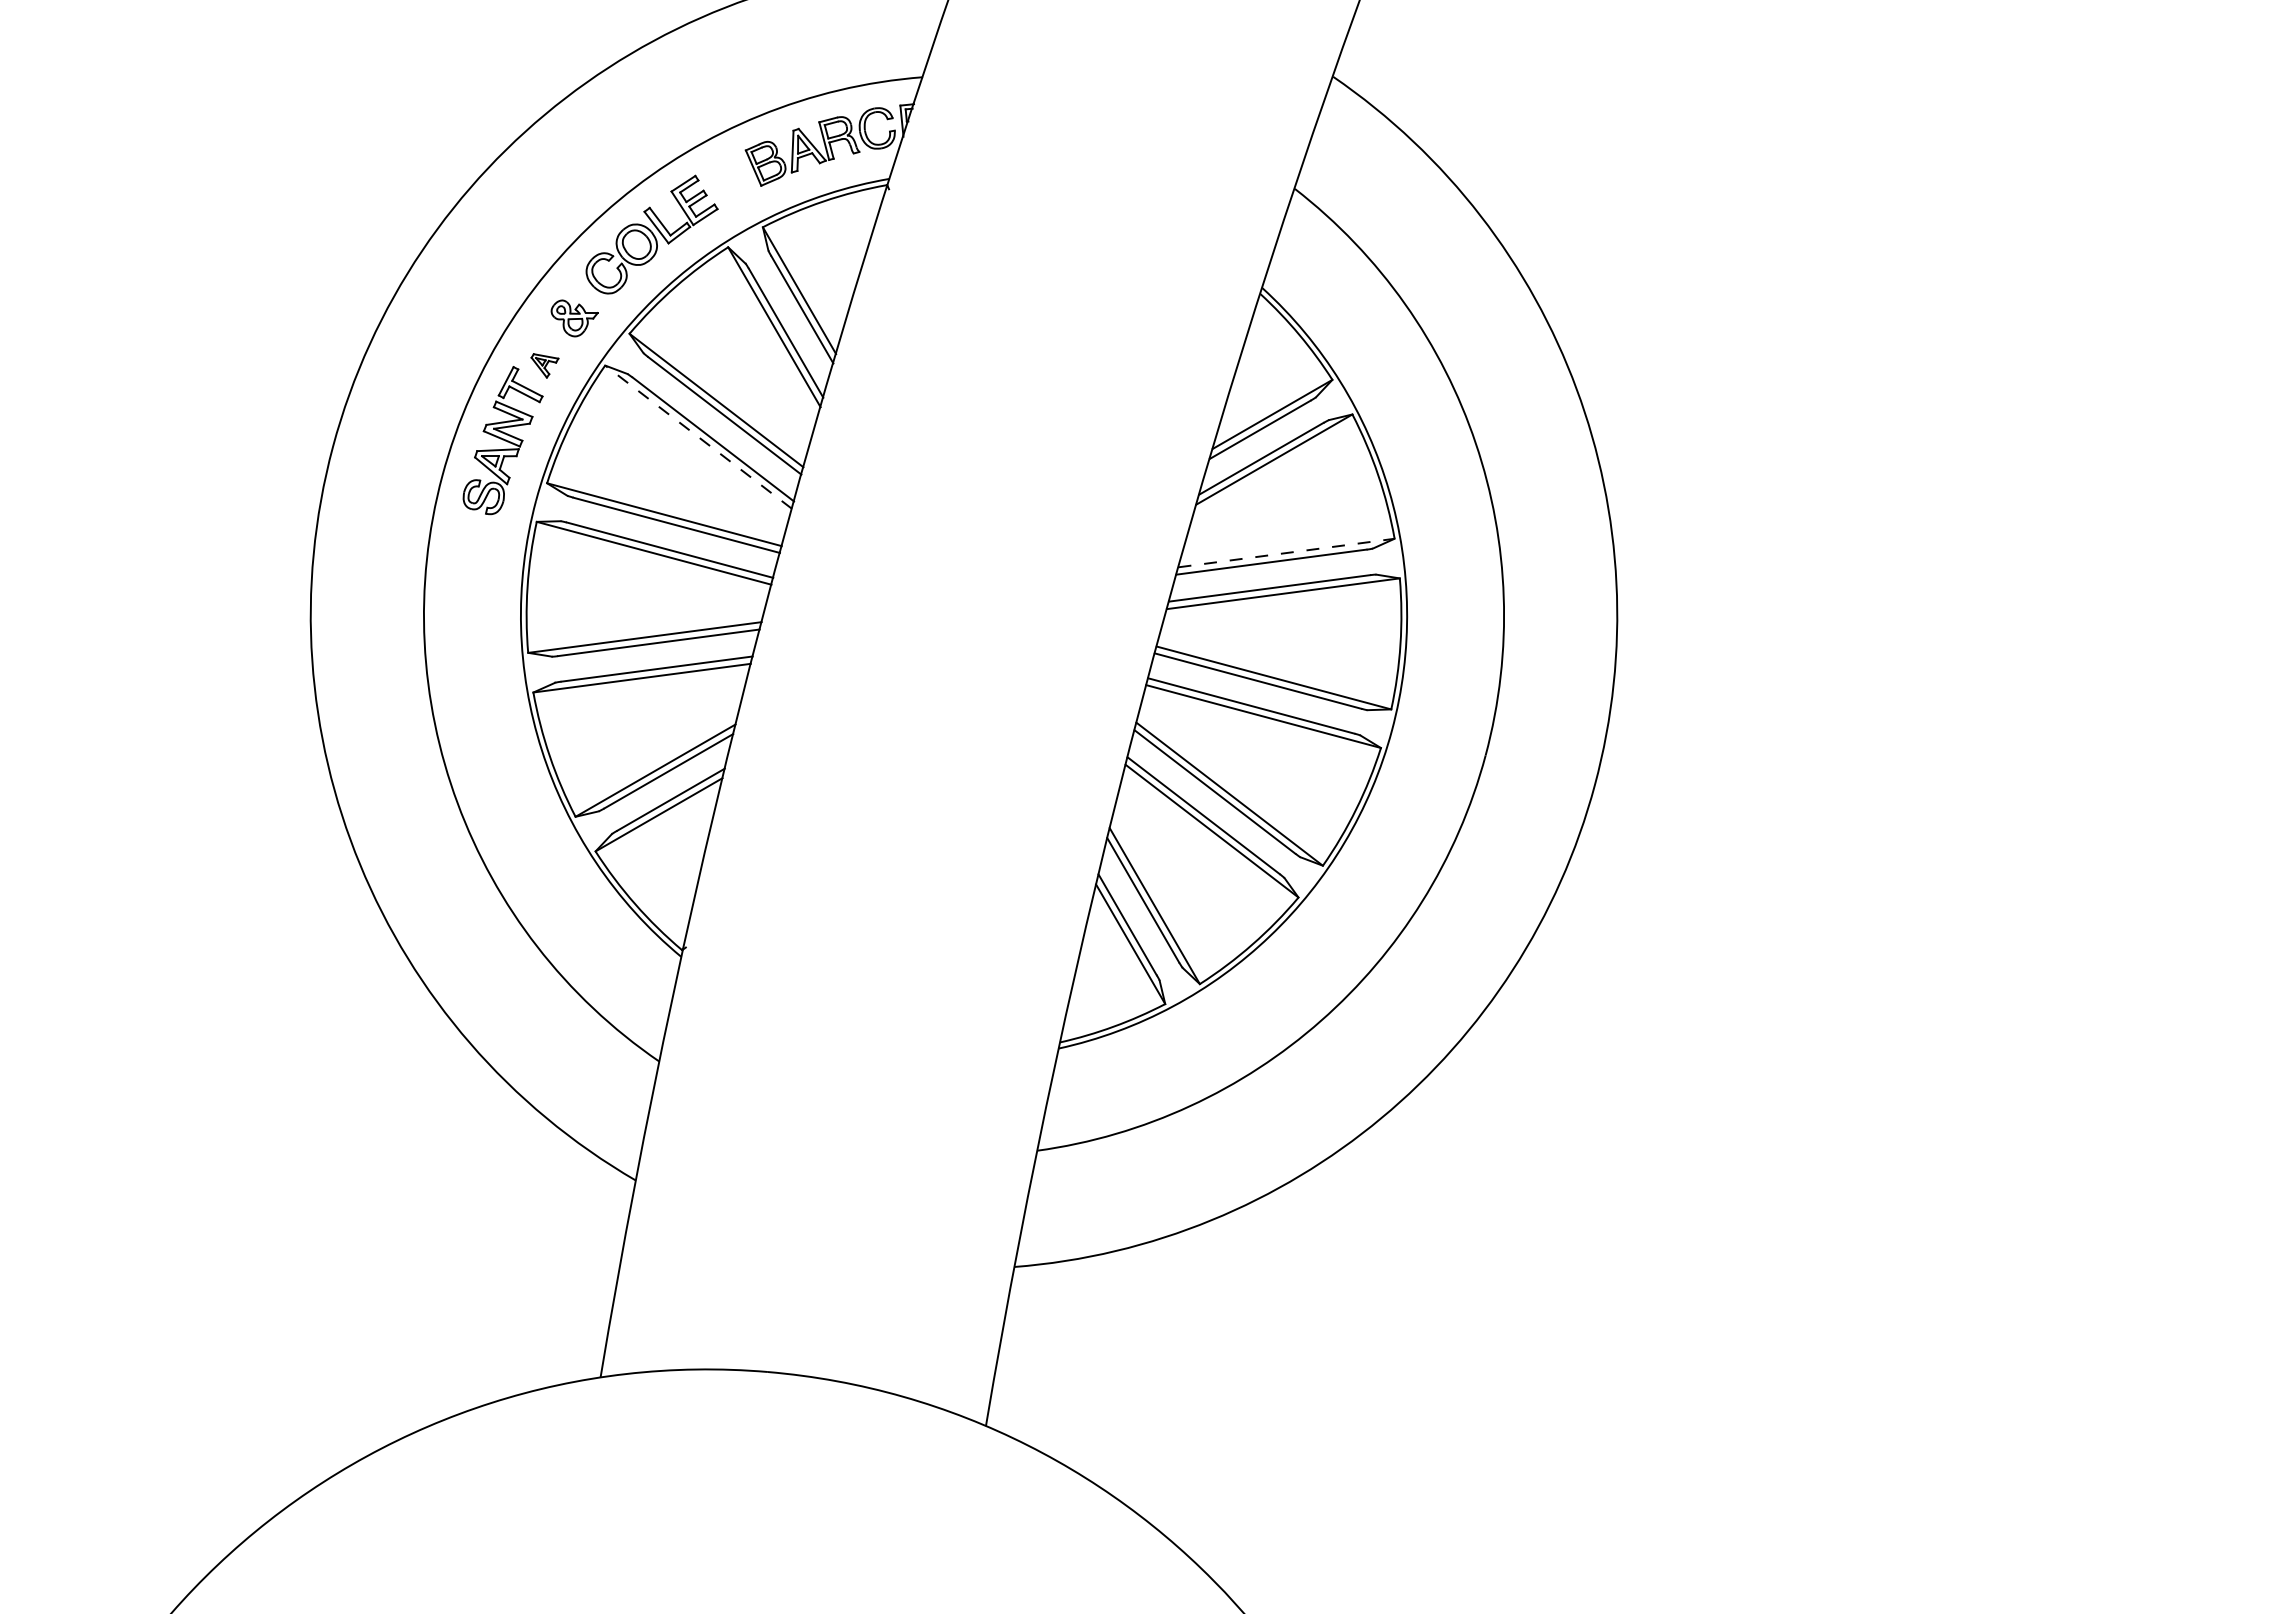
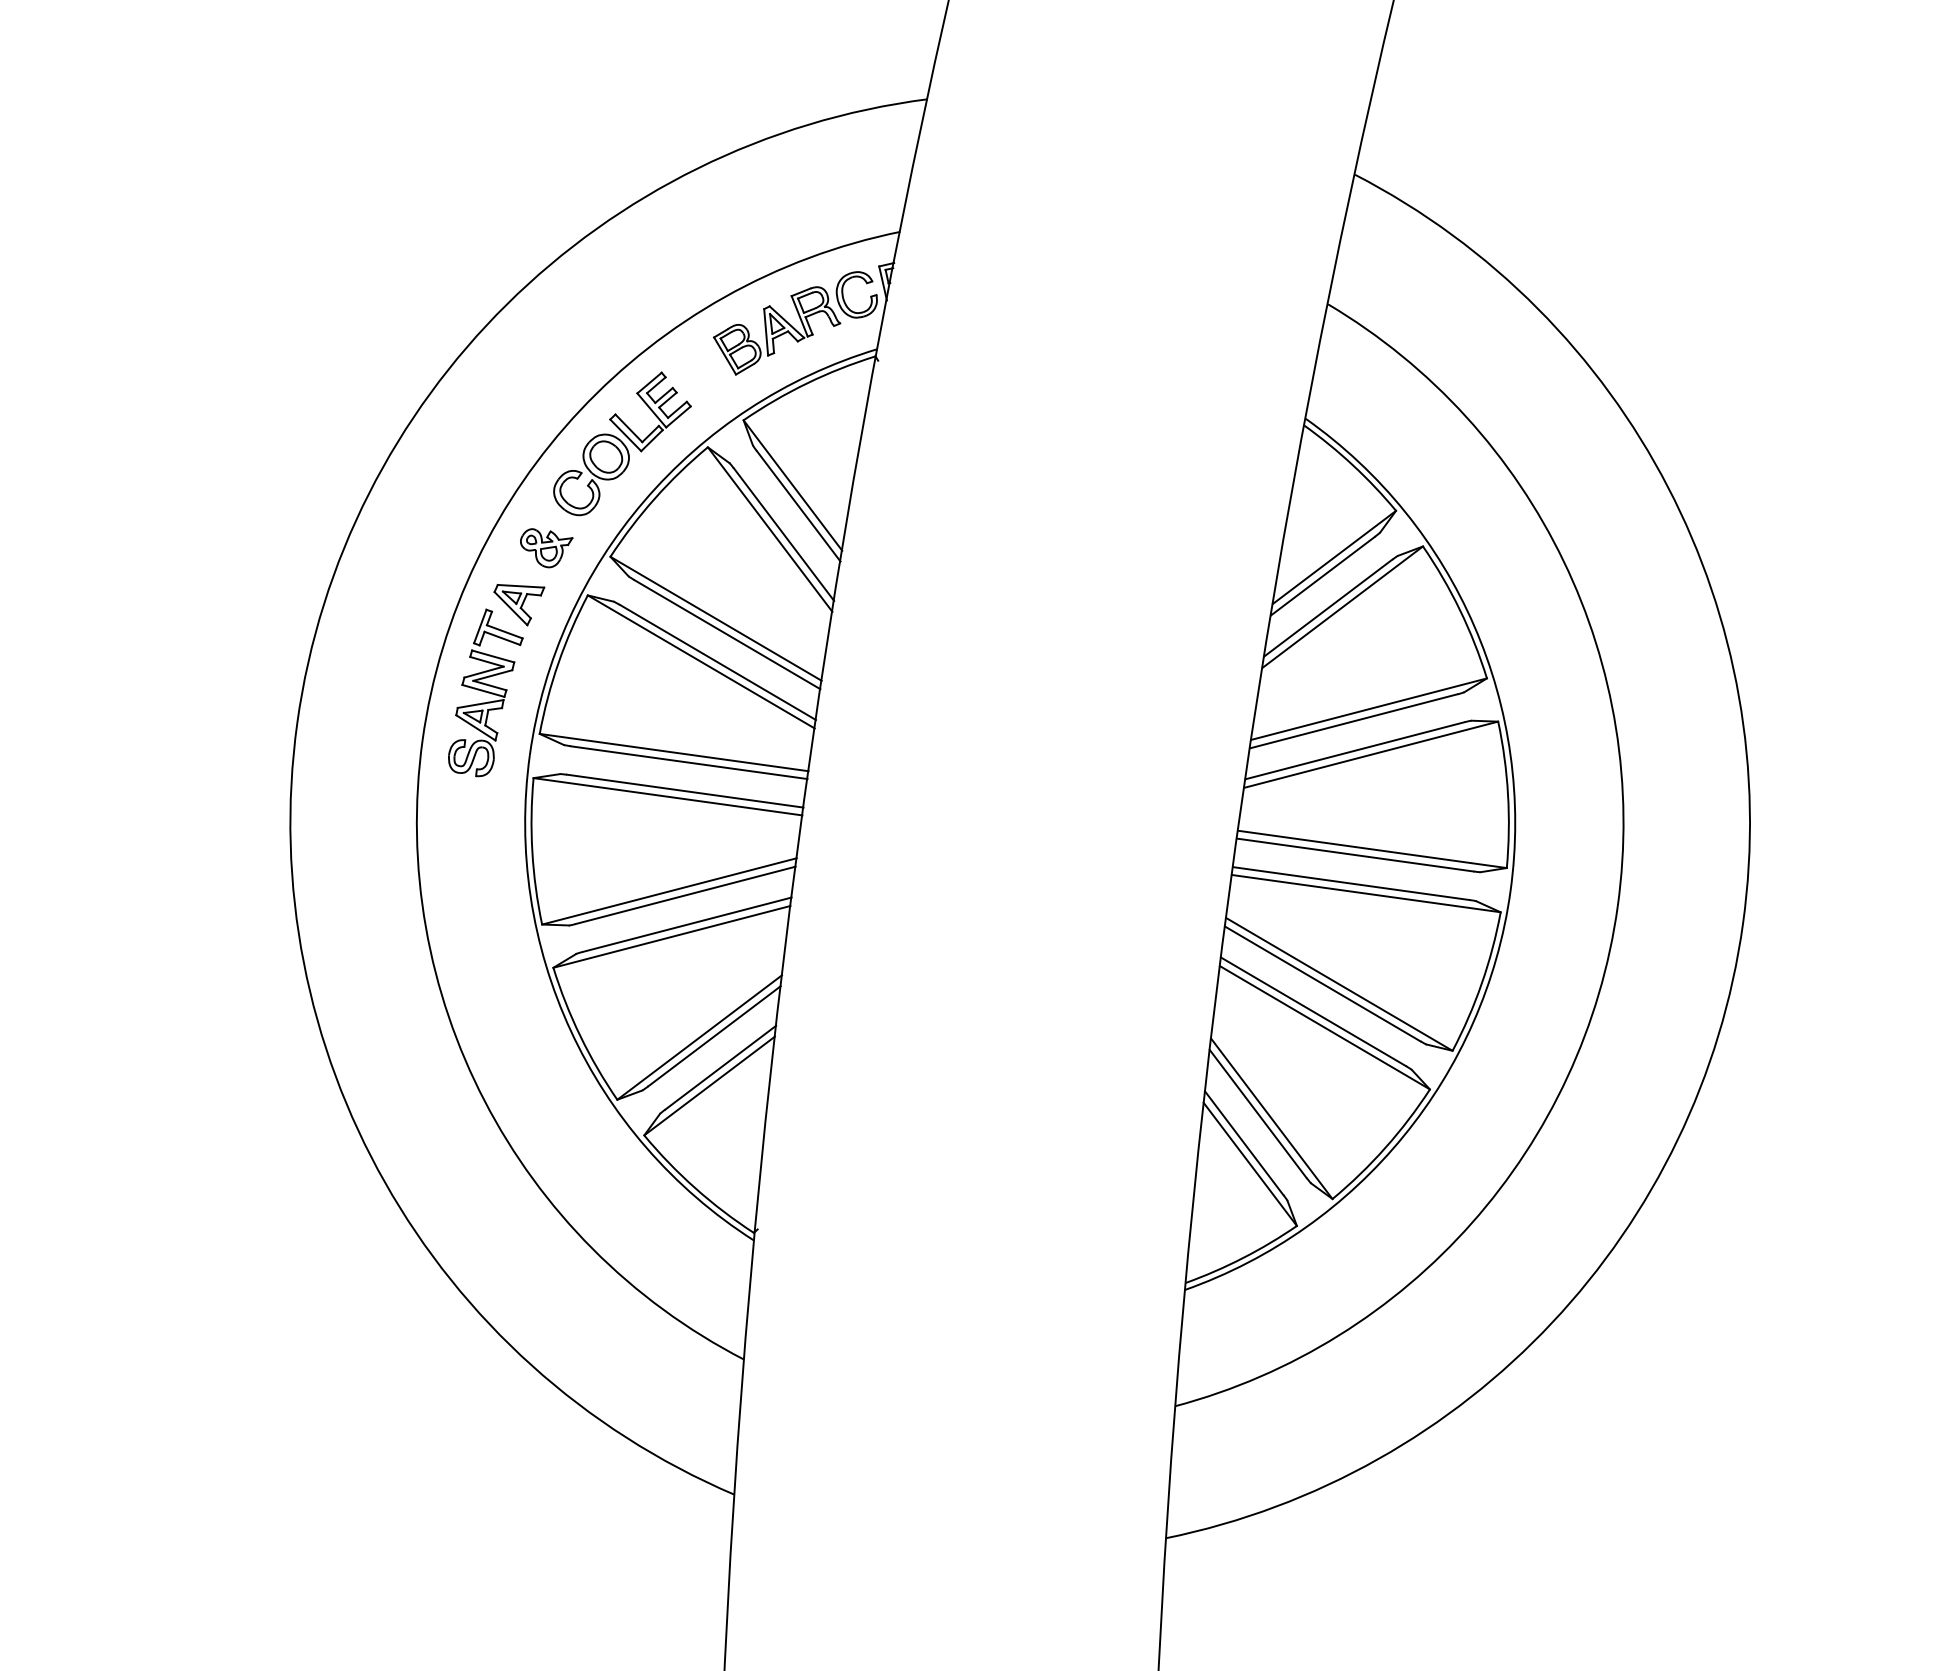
part: (544, 365) -> (520, 603), size x1.67
line: (698, 437) -> (701, 662), dashed -> solid
line: (1286, 553) -> (1369, 709), dashed -> solid

